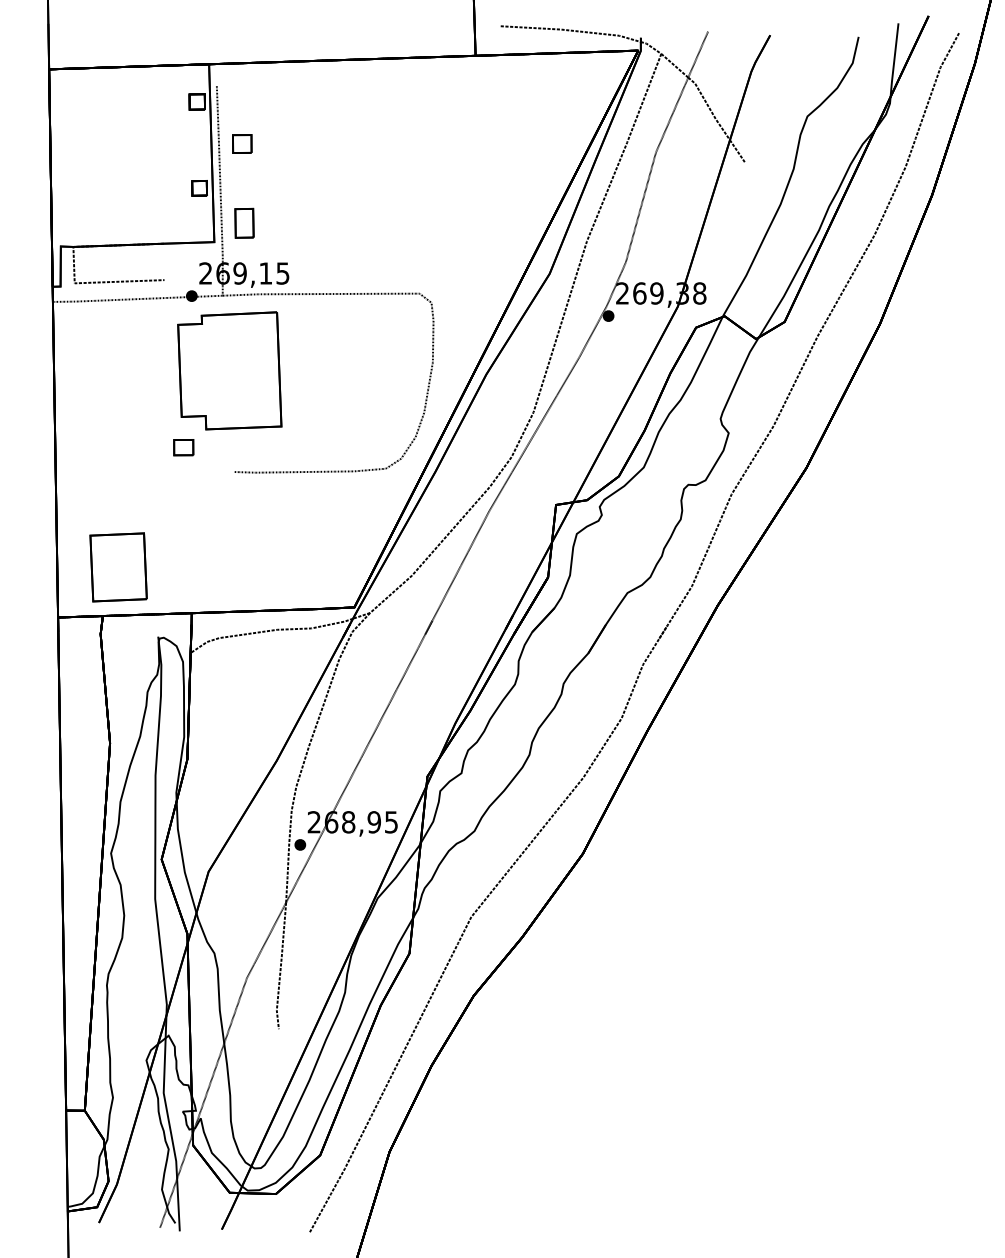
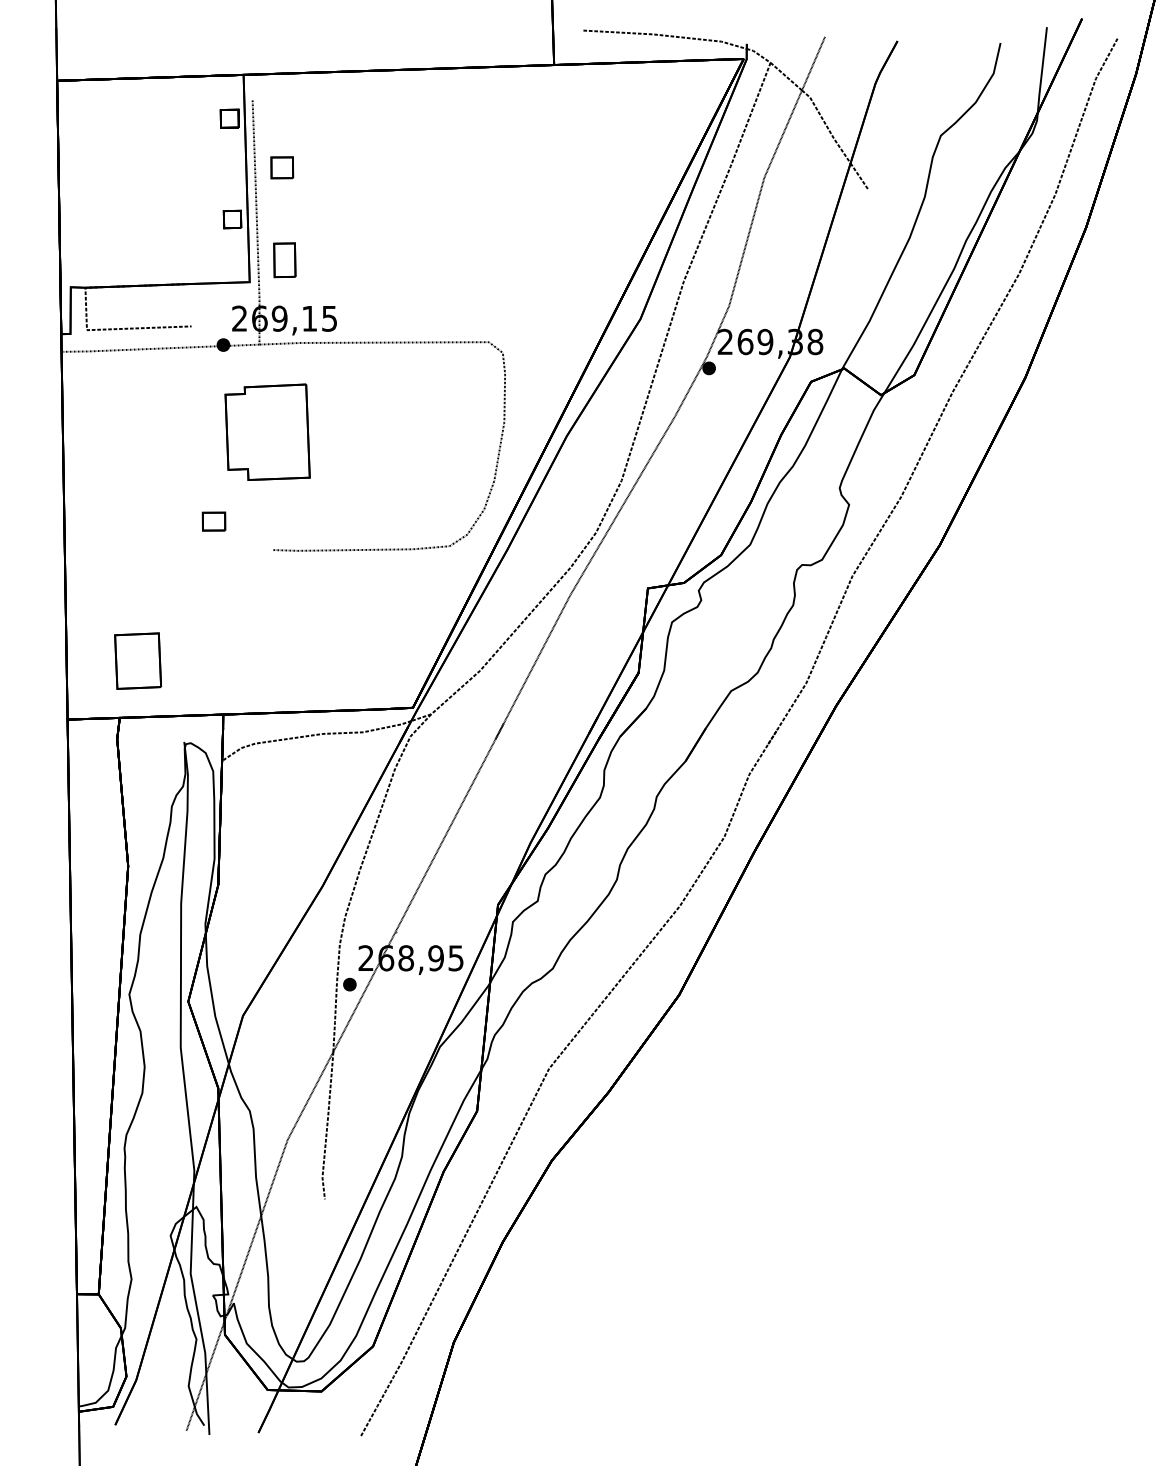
part: (229, 371) -> (267, 432), size x0.7
part: (118, 566) -> (137, 660), size x0.7

